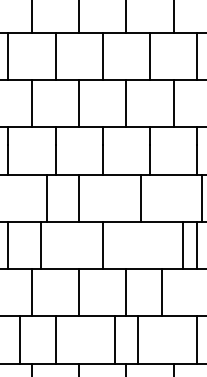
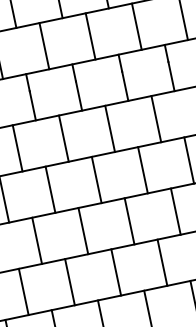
line: (46, 197) -> (17, 147), moved
line: (141, 197) -> (110, 128), moved
line: (201, 197) -> (156, 118), moved
line: (41, 245) -> (50, 189), moved
line: (182, 245) -> (142, 170), moved
line: (161, 292) -> (175, 211), moved
line: (20, 339) -> (23, 291), moved
line: (114, 339) -> (115, 272), moved
line: (137, 339) -> (161, 262), moved

